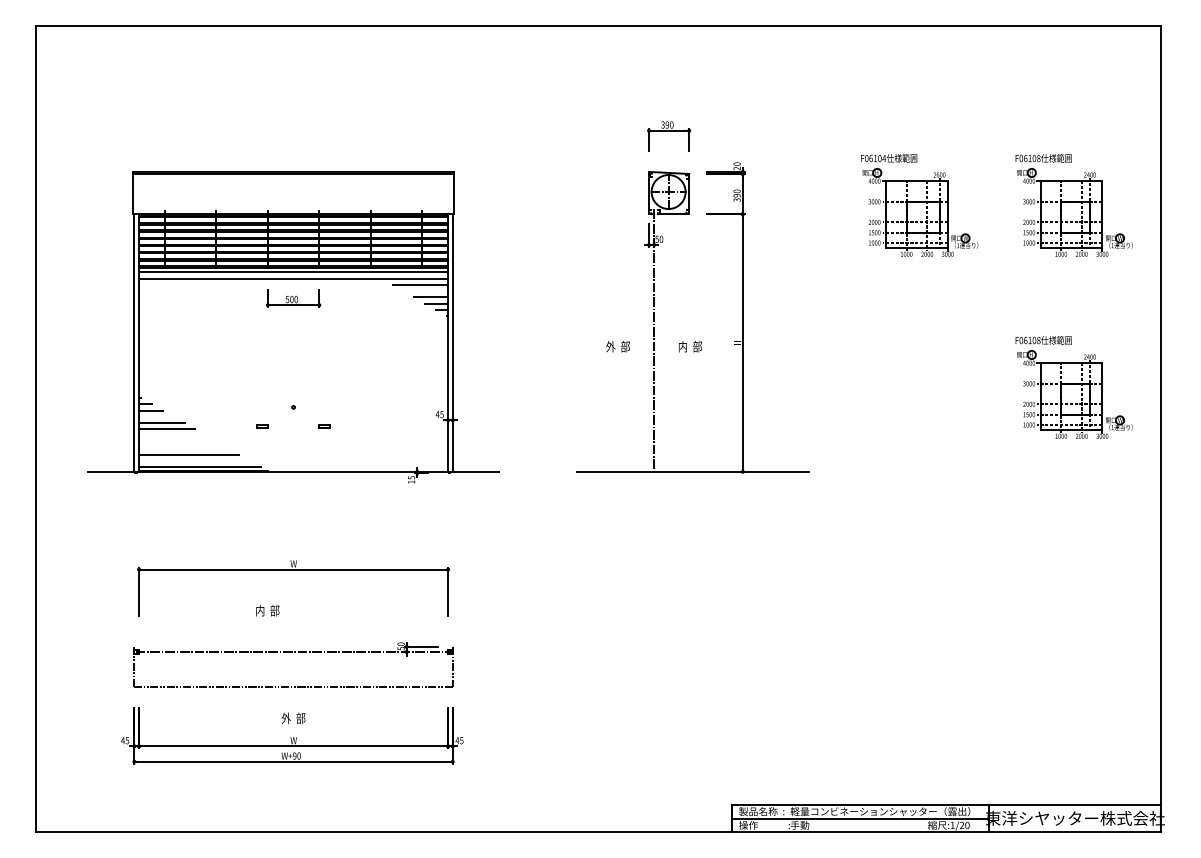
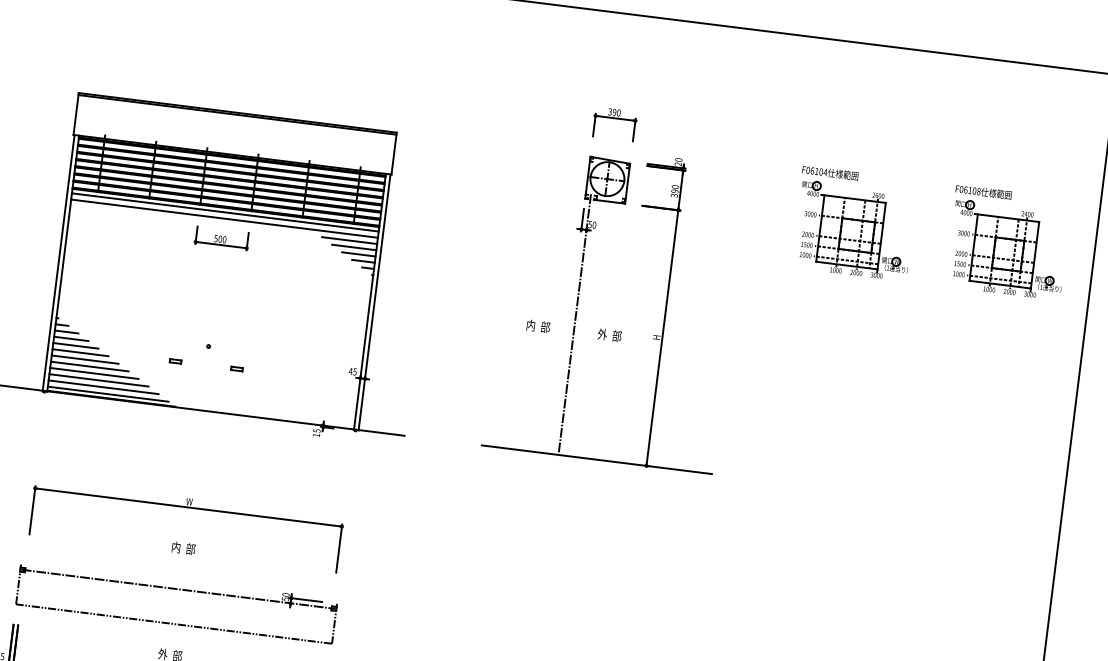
line: (425, 291) -> (353, 247), added
text: (610, 346) -> (530, 325), 外  部 -> 内  部
text: (682, 346) -> (602, 334), 内  部 -> 外  部
part: (1073, 387) -> (985, 423), removed
line: (156, 416) -> (71, 338), added
line: (172, 435) -> (85, 359), added
line: (178, 441) -> (90, 366), added
line: (183, 448) -> (94, 373), added
line: (194, 460) -> (103, 386), added
text: (267, 610) -> (183, 548), moved

